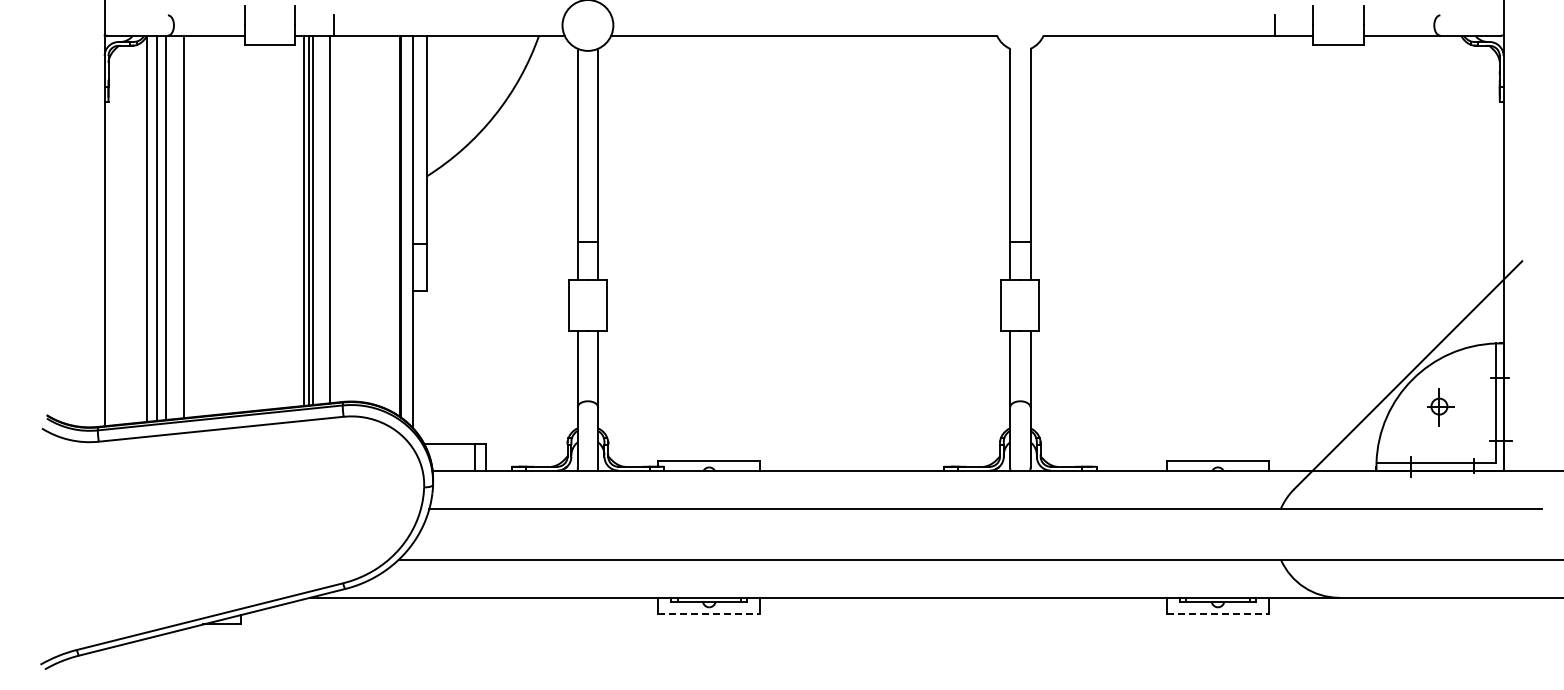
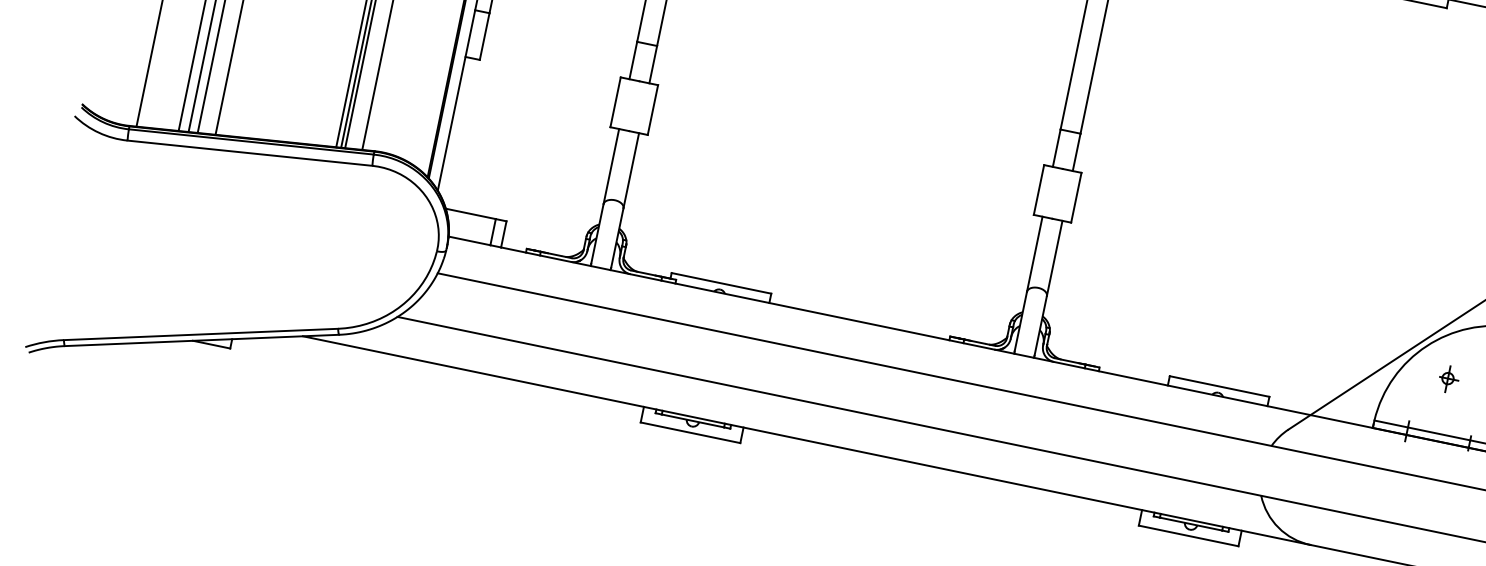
part: (1441, 407) -> (1449, 379), size x0.71
line: (709, 613) -> (690, 432), dashed -> solid
line: (1217, 613) -> (1188, 535), dashed -> solid

